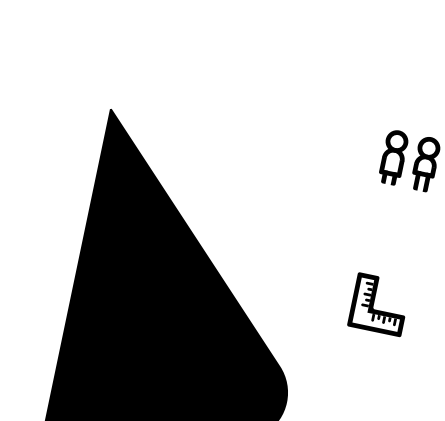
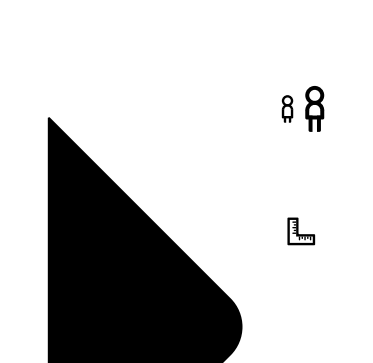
part: (393, 157) -> (287, 108), size x0.6
part: (379, 304) -> (301, 231), size x0.6

